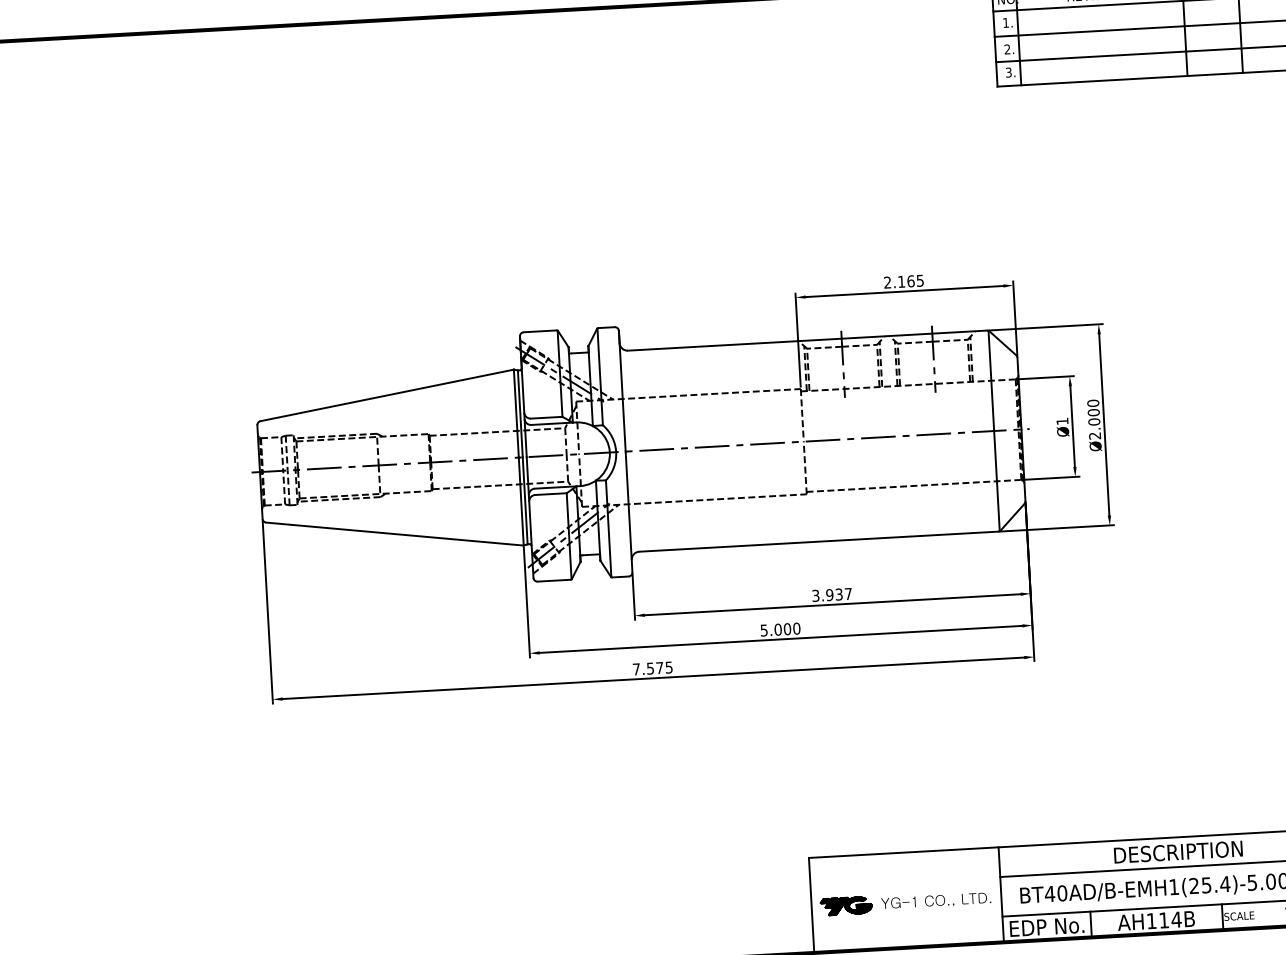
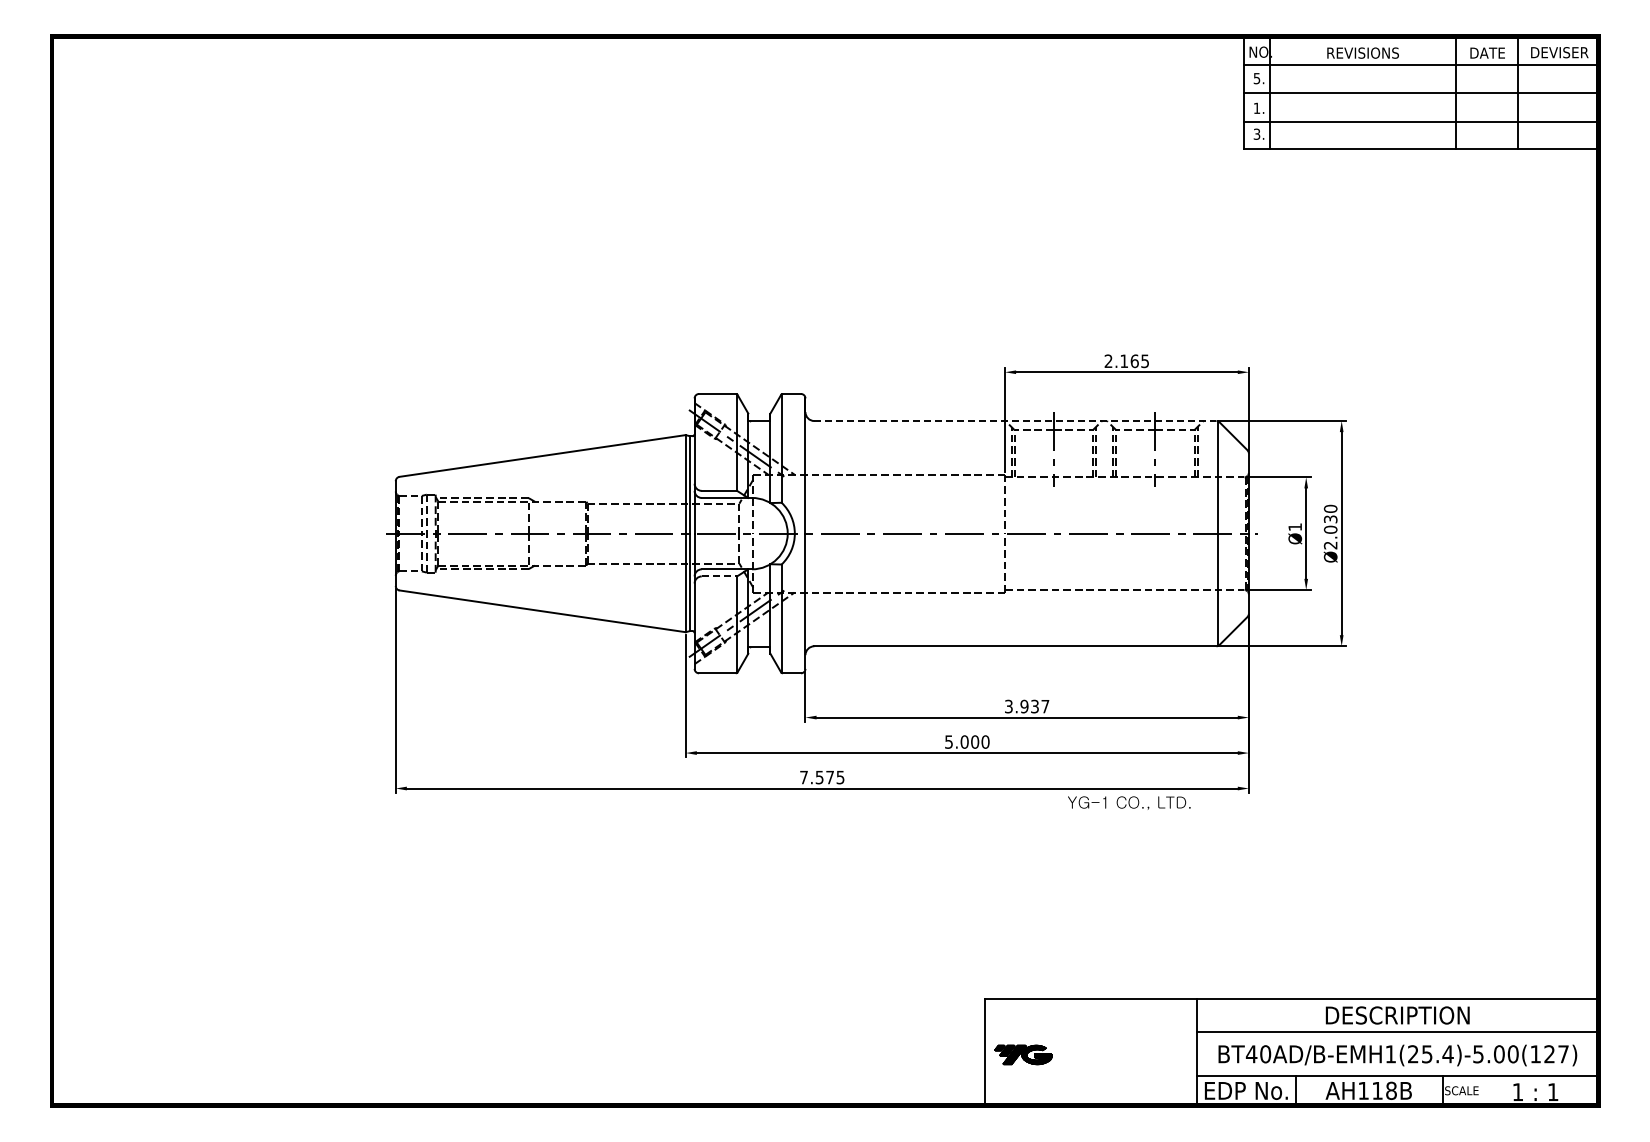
text: (1005, 22) -> (1256, 78), 1. -> 5.
text: (1006, 48) -> (1256, 107), 2. -> 1.
line: (807, 341) -> (1015, 421), solid -> dashed
text: (1093, 412) -> (1330, 519), Ø2.000 -> Ø2.030
line: (551, 494) -> (719, 576), solid -> dashed
text: (936, 900) -> (1129, 802), moved
text: (1176, 919) -> (1391, 1090), AH114B -> AH118B

